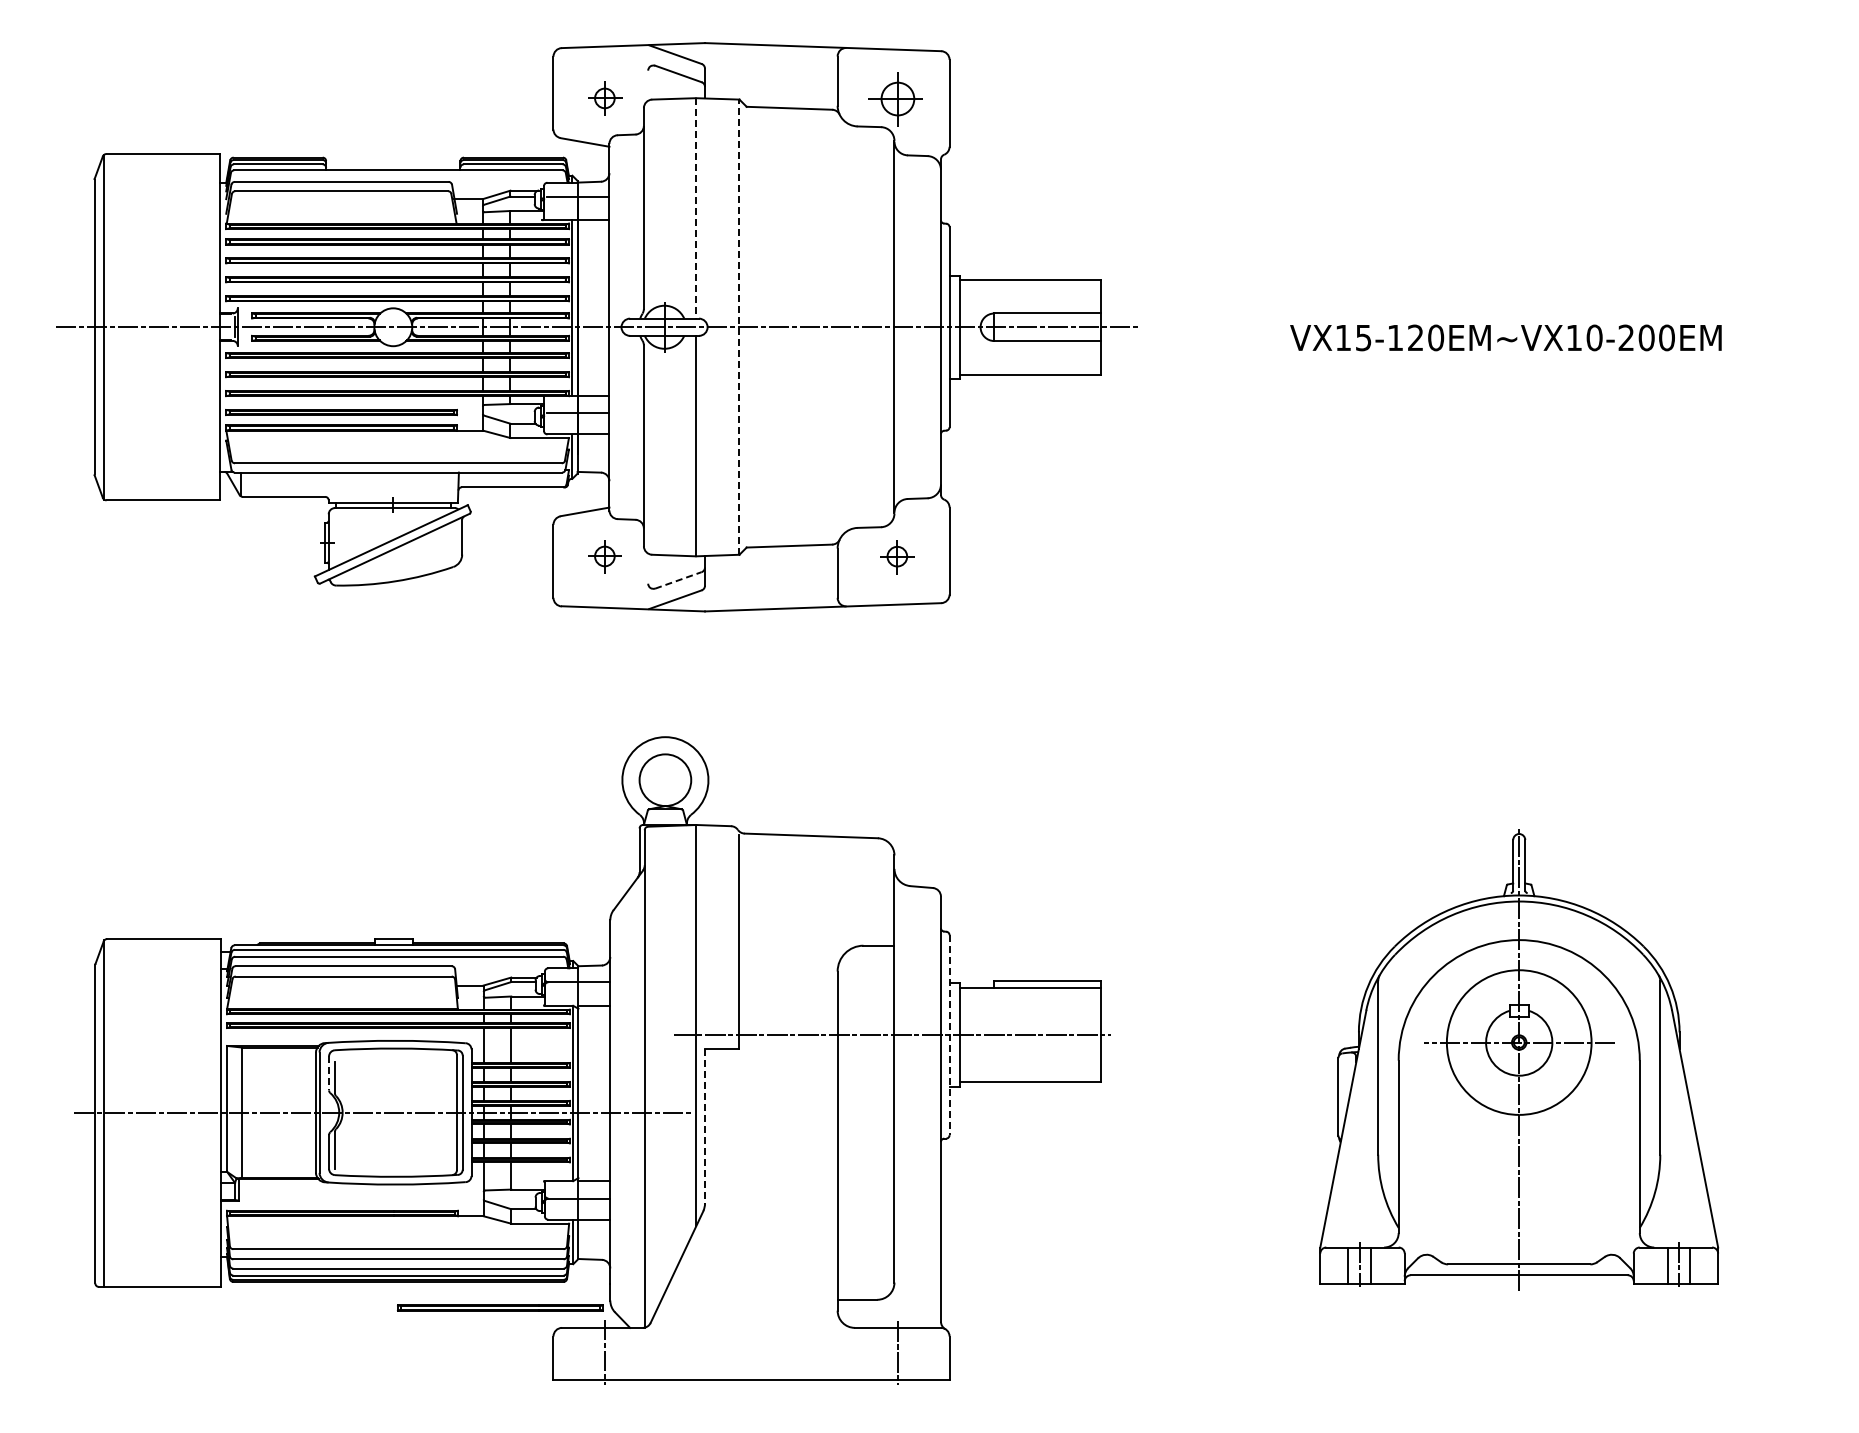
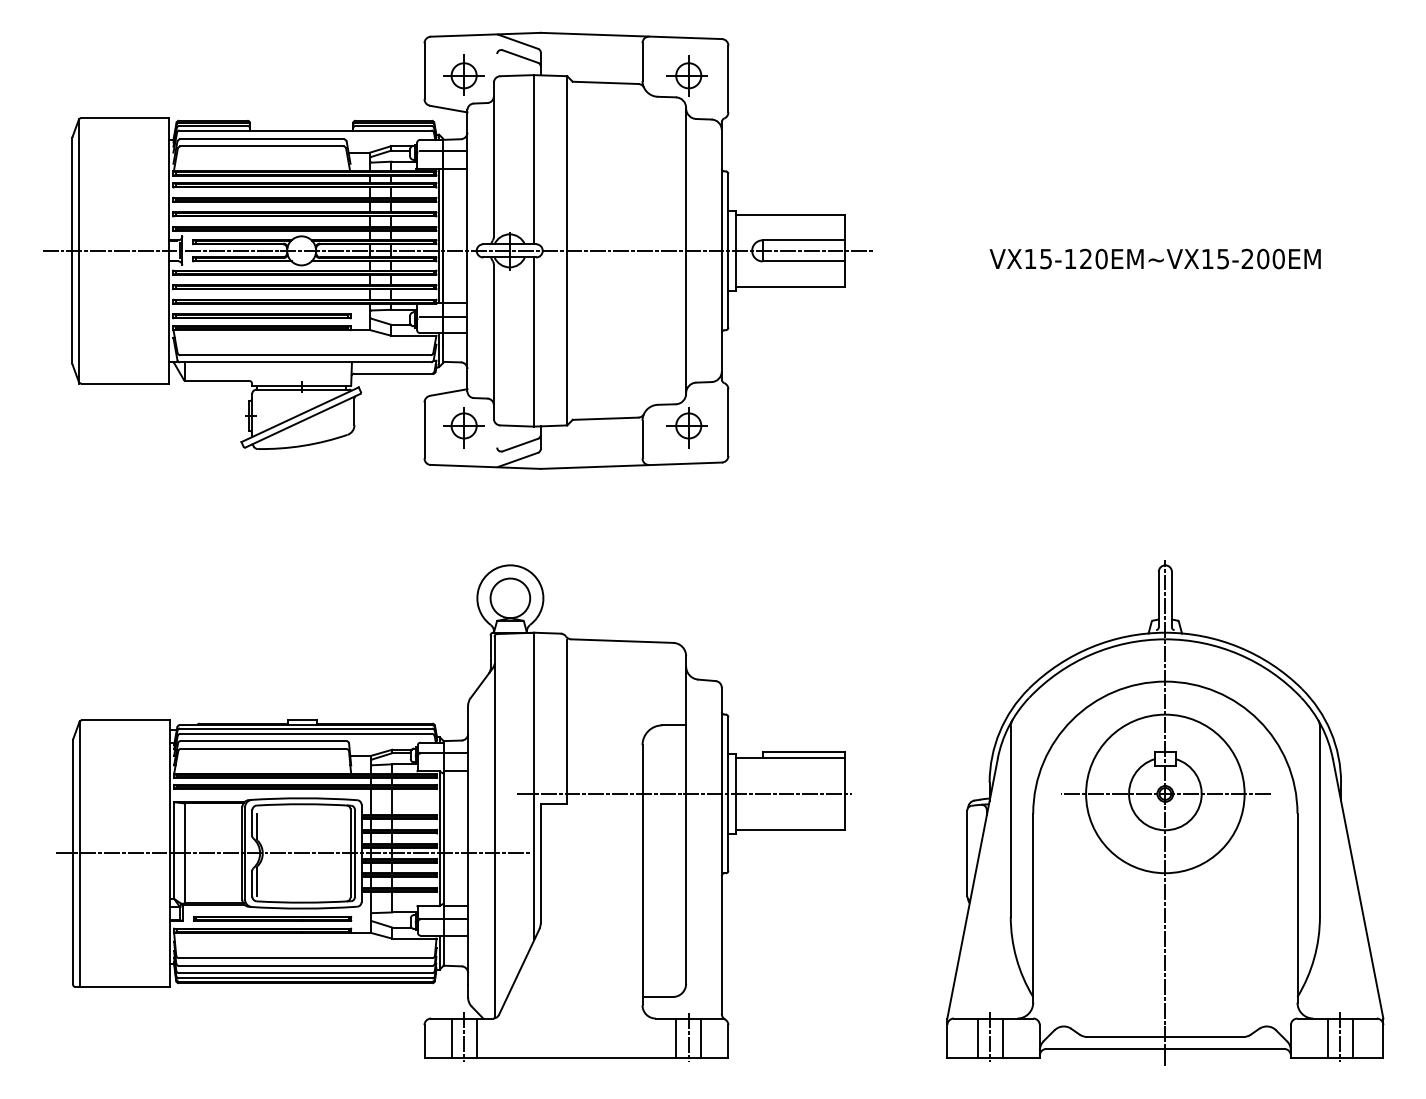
part: (604, 97) -> (463, 74), size x1.67
line: (696, 208) -> (534, 159), dashed -> solid
line: (739, 327) -> (567, 251), dashed -> solid
text: (1594, 337) -> (1223, 258), VX15-120EM~VX10-200EM -> VX15-120EM~VX15-200EM
part: (604, 557) -> (463, 427), size x1.67
part: (896, 558) -> (687, 428), size x1.67
line: (678, 580) -> (520, 445), dashed -> solid
line: (949, 1035) -> (728, 794), dashed -> solid
part: (1519, 1059) -> (1165, 812), size x1.43
line: (329, 1073) -> (252, 823), dashed -> solid
line: (705, 1126) -> (541, 864), dashed -> solid
part: (500, 1307) -> (272, 918), moved
line: (588, 1353) -> (451, 1038), added
line: (621, 1353) -> (476, 1038), added
line: (881, 1353) -> (676, 1038), added
line: (914, 1353) -> (701, 1038), added

